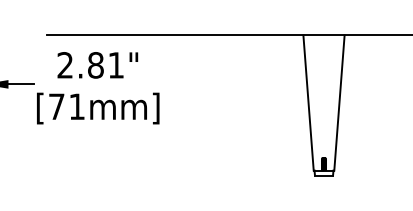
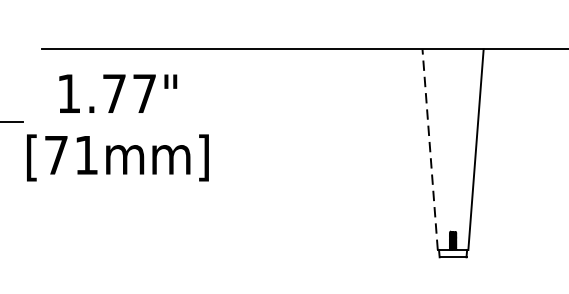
text: (90, 65) -> (106, 94), 2.81" -> 1.77"
line: (308, 103) -> (430, 150), solid -> dashed

